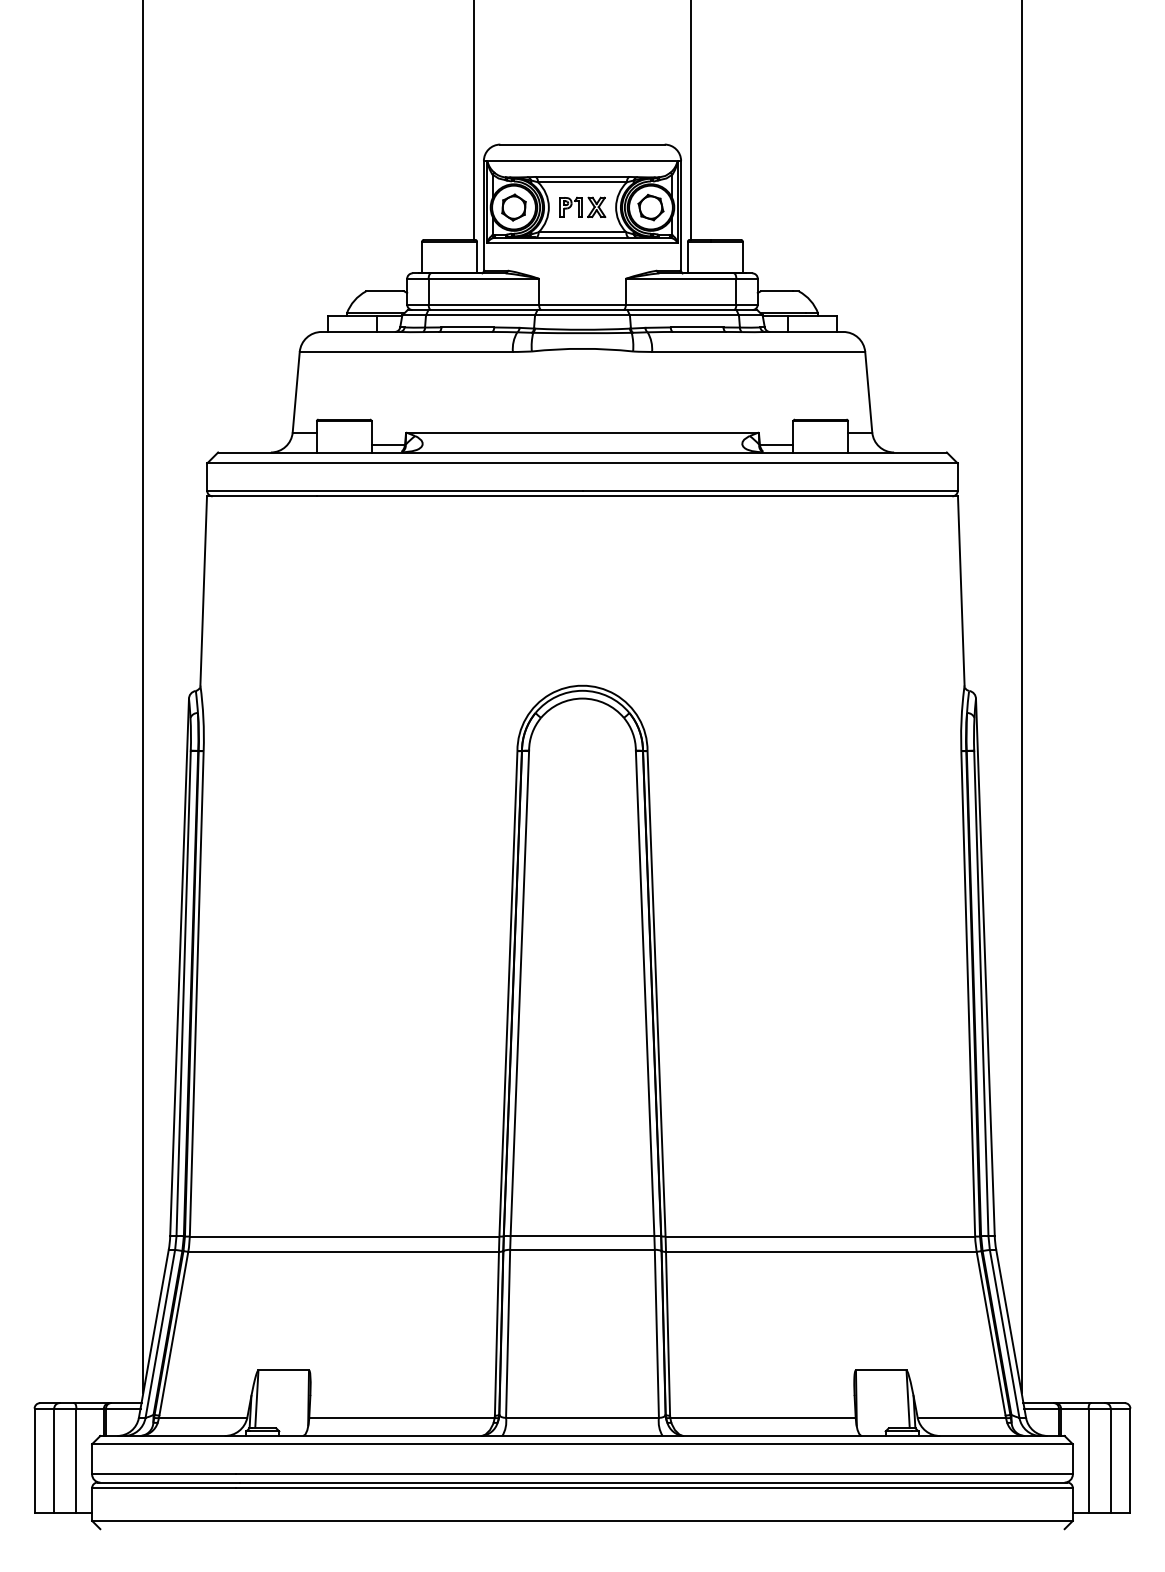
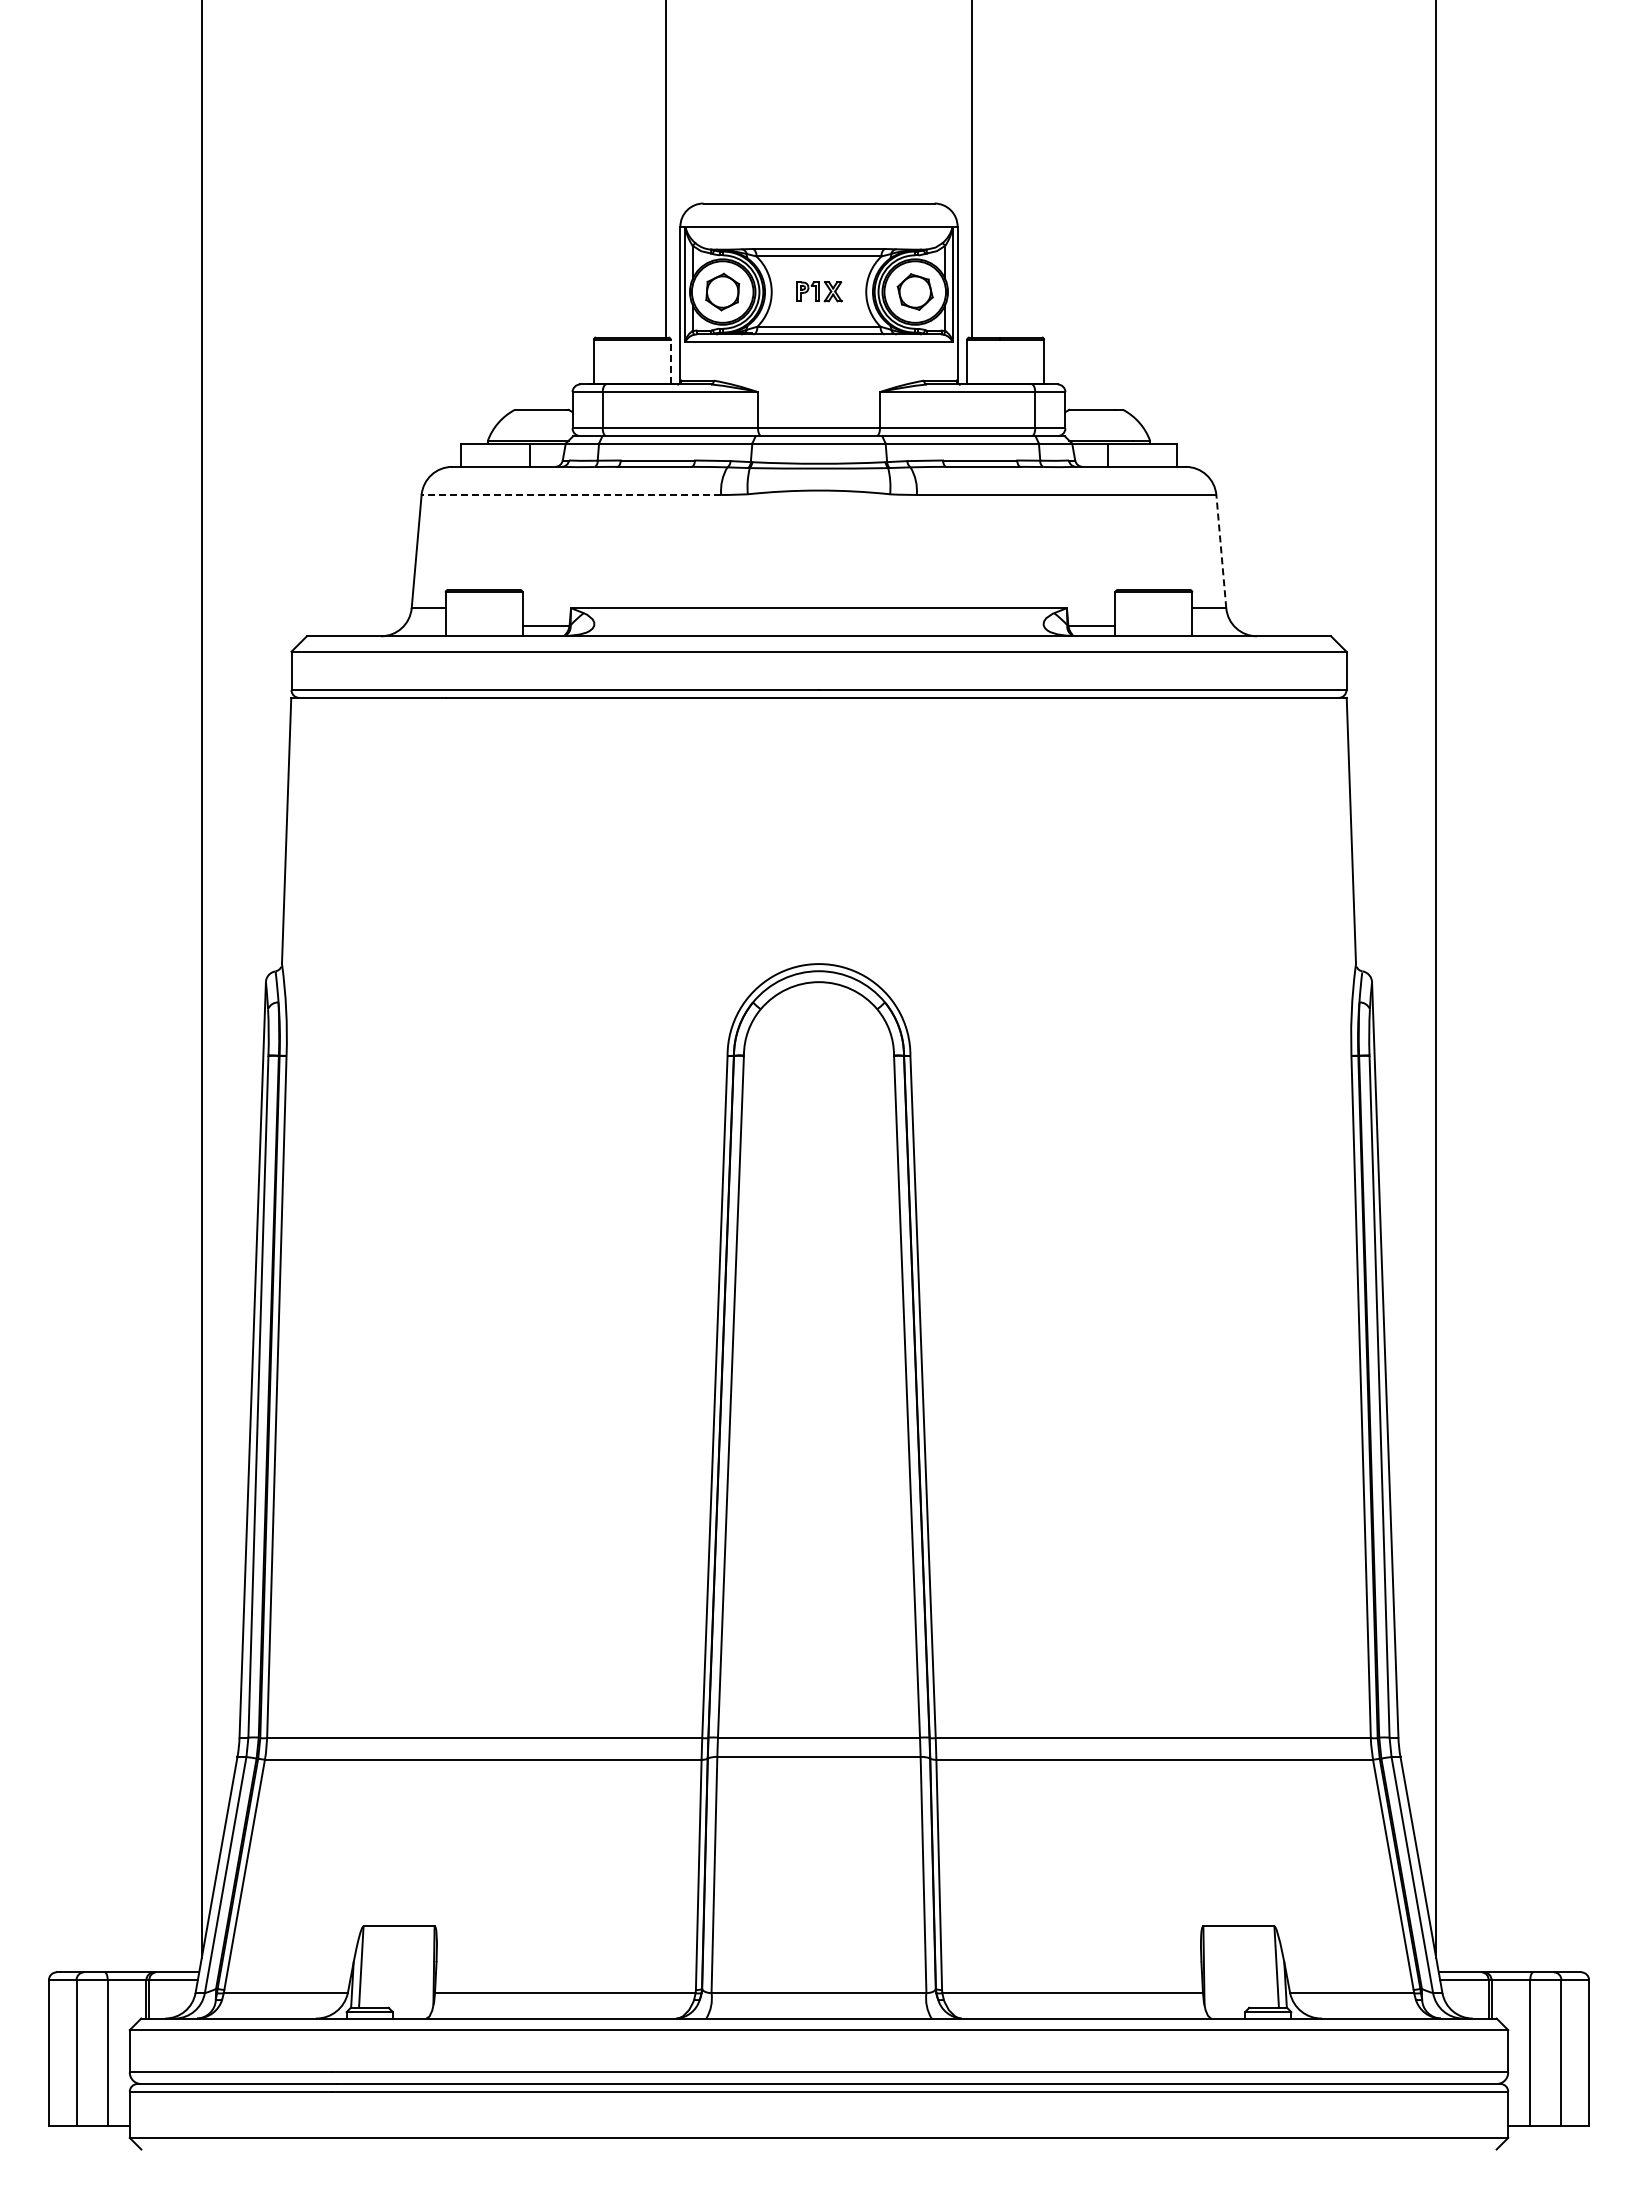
part: (582, 207) -> (819, 291), size x0.7
line: (476, 256) -> (670, 361), solid -> dashed
line: (406, 352) -> (571, 495), solid -> dashed
line: (868, 392) -> (1221, 551), solid -> dashed

